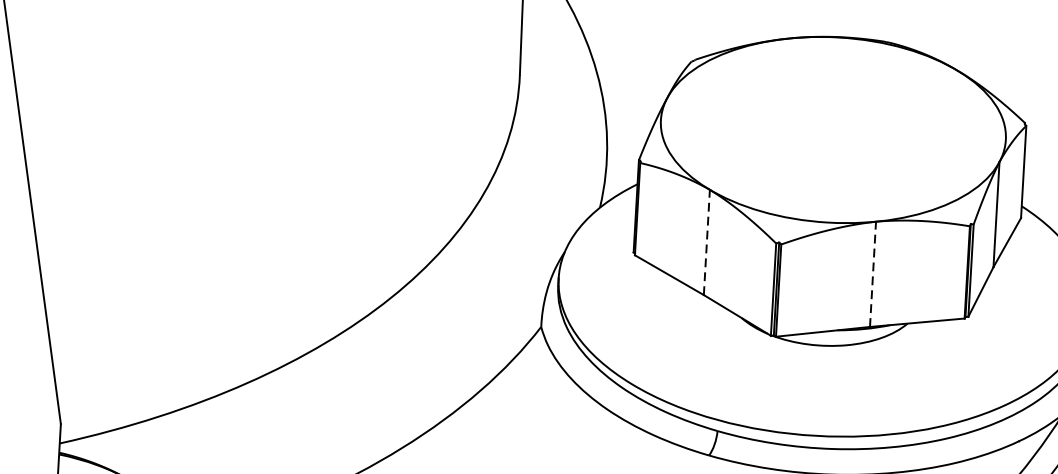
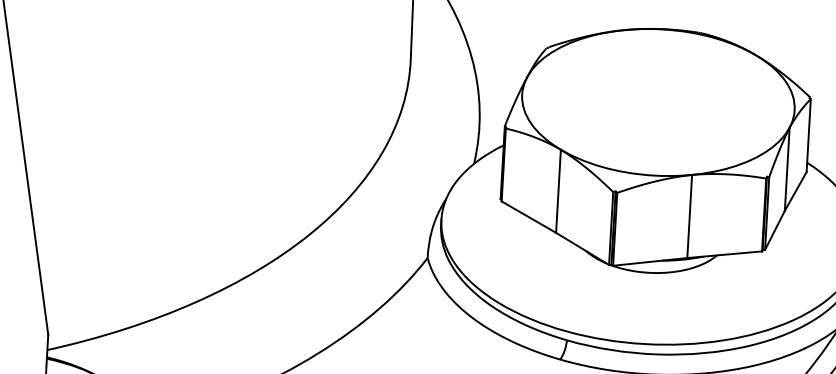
line: (706, 242) -> (558, 191), dashed -> solid
line: (872, 274) -> (689, 216), dashed -> solid

